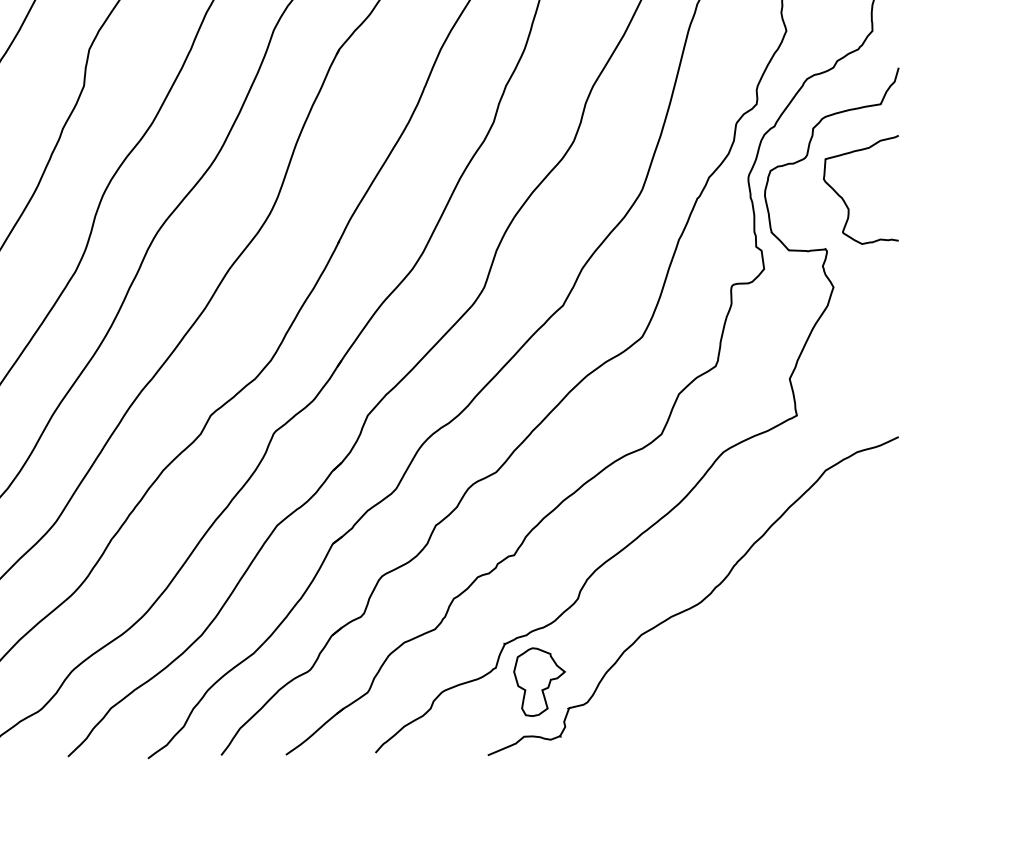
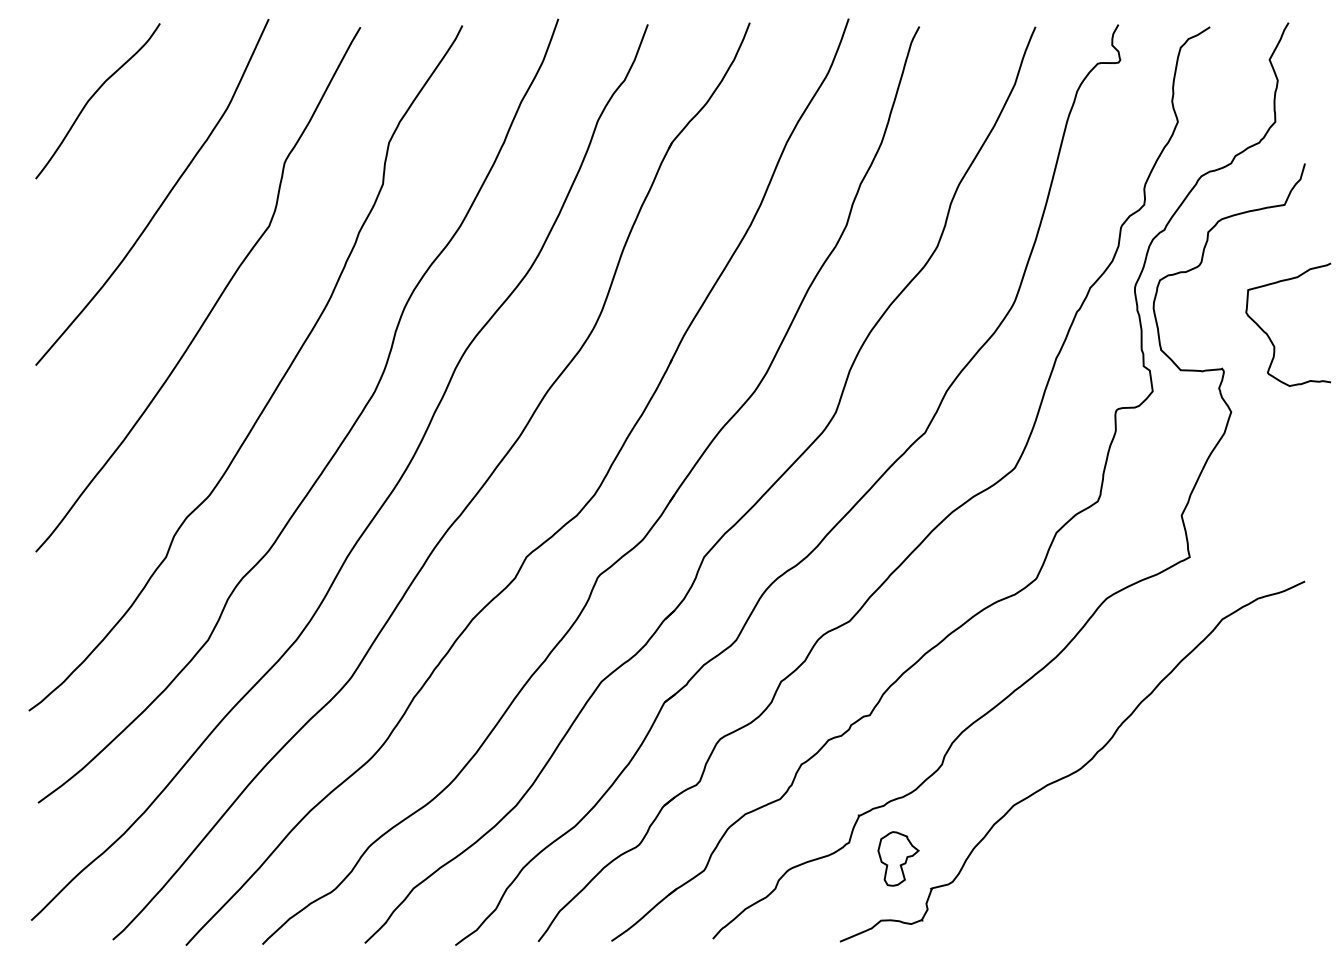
curve: (845, 201) -> (1270, 337), moved
part: (539, 681) -> (898, 858), size x0.7

